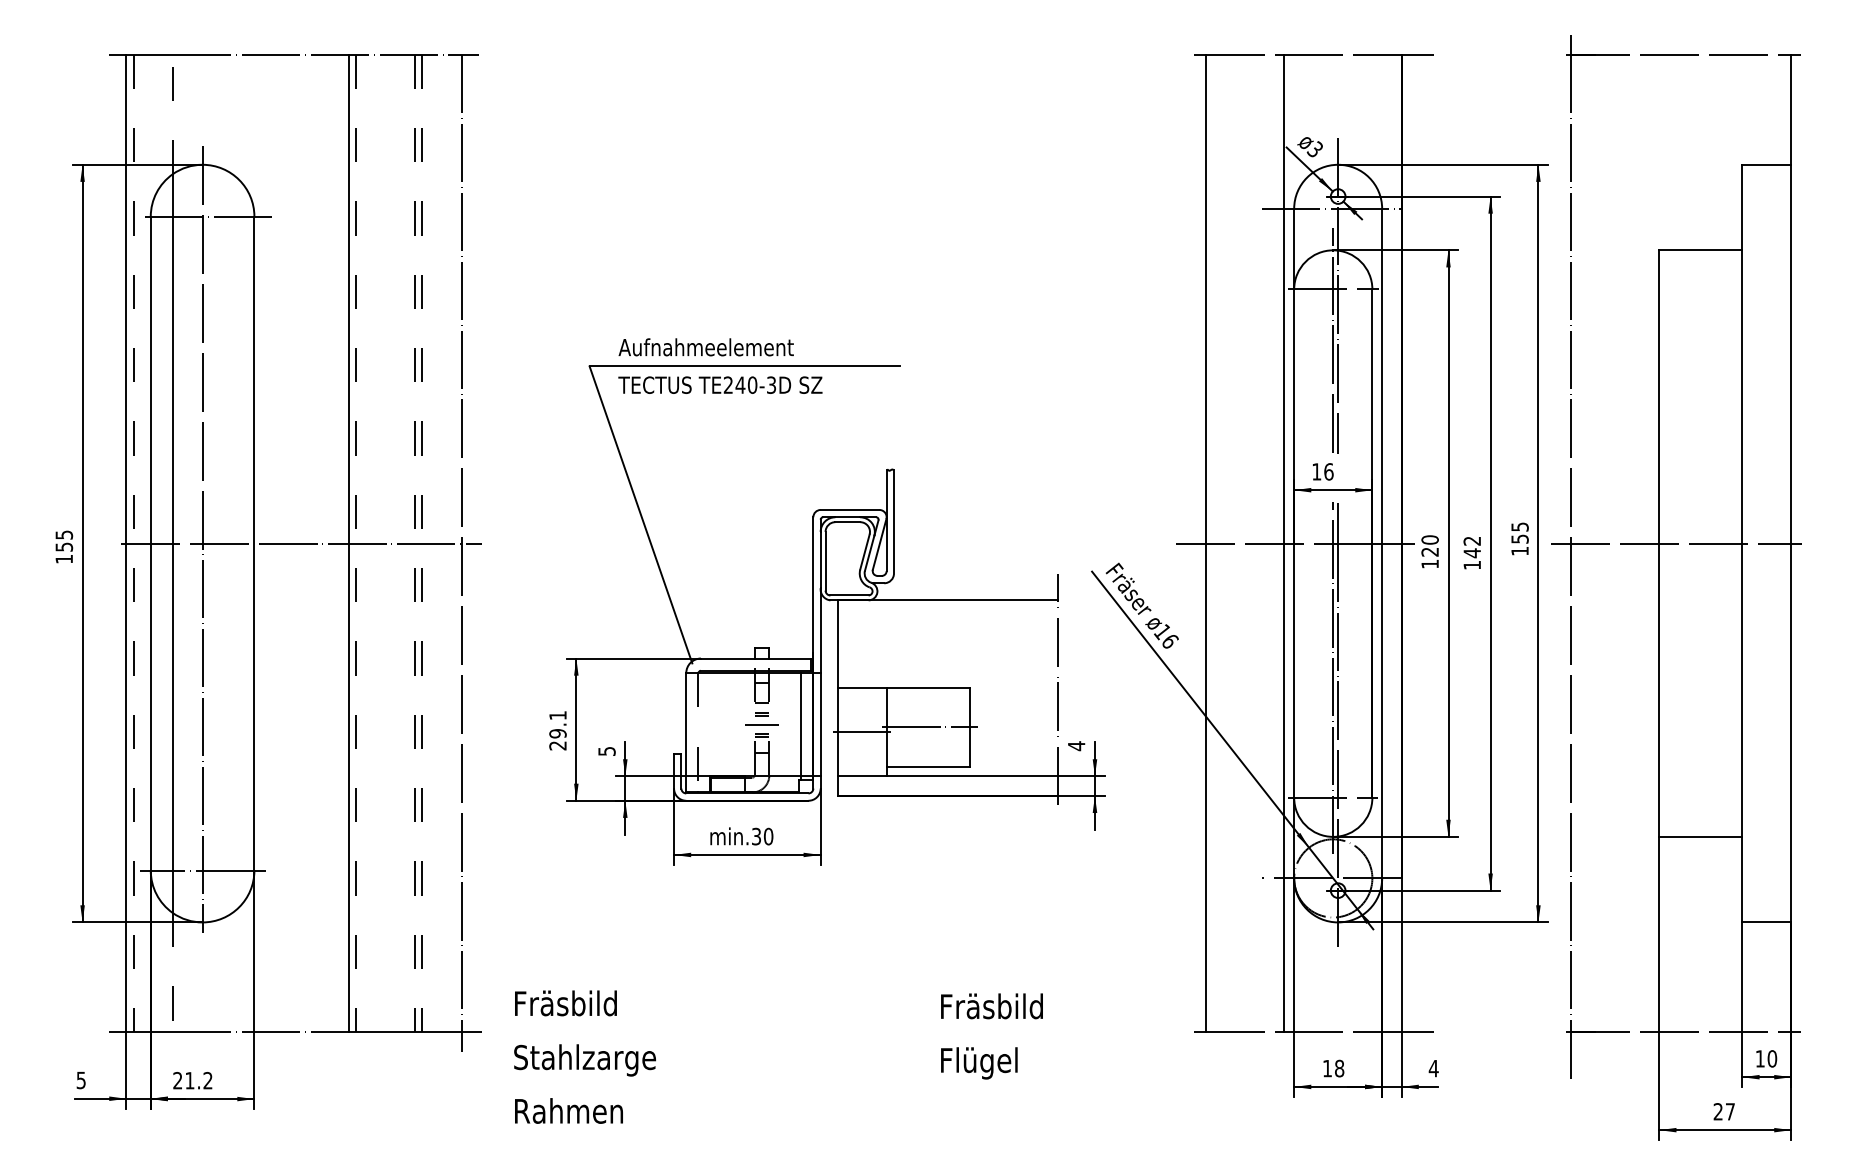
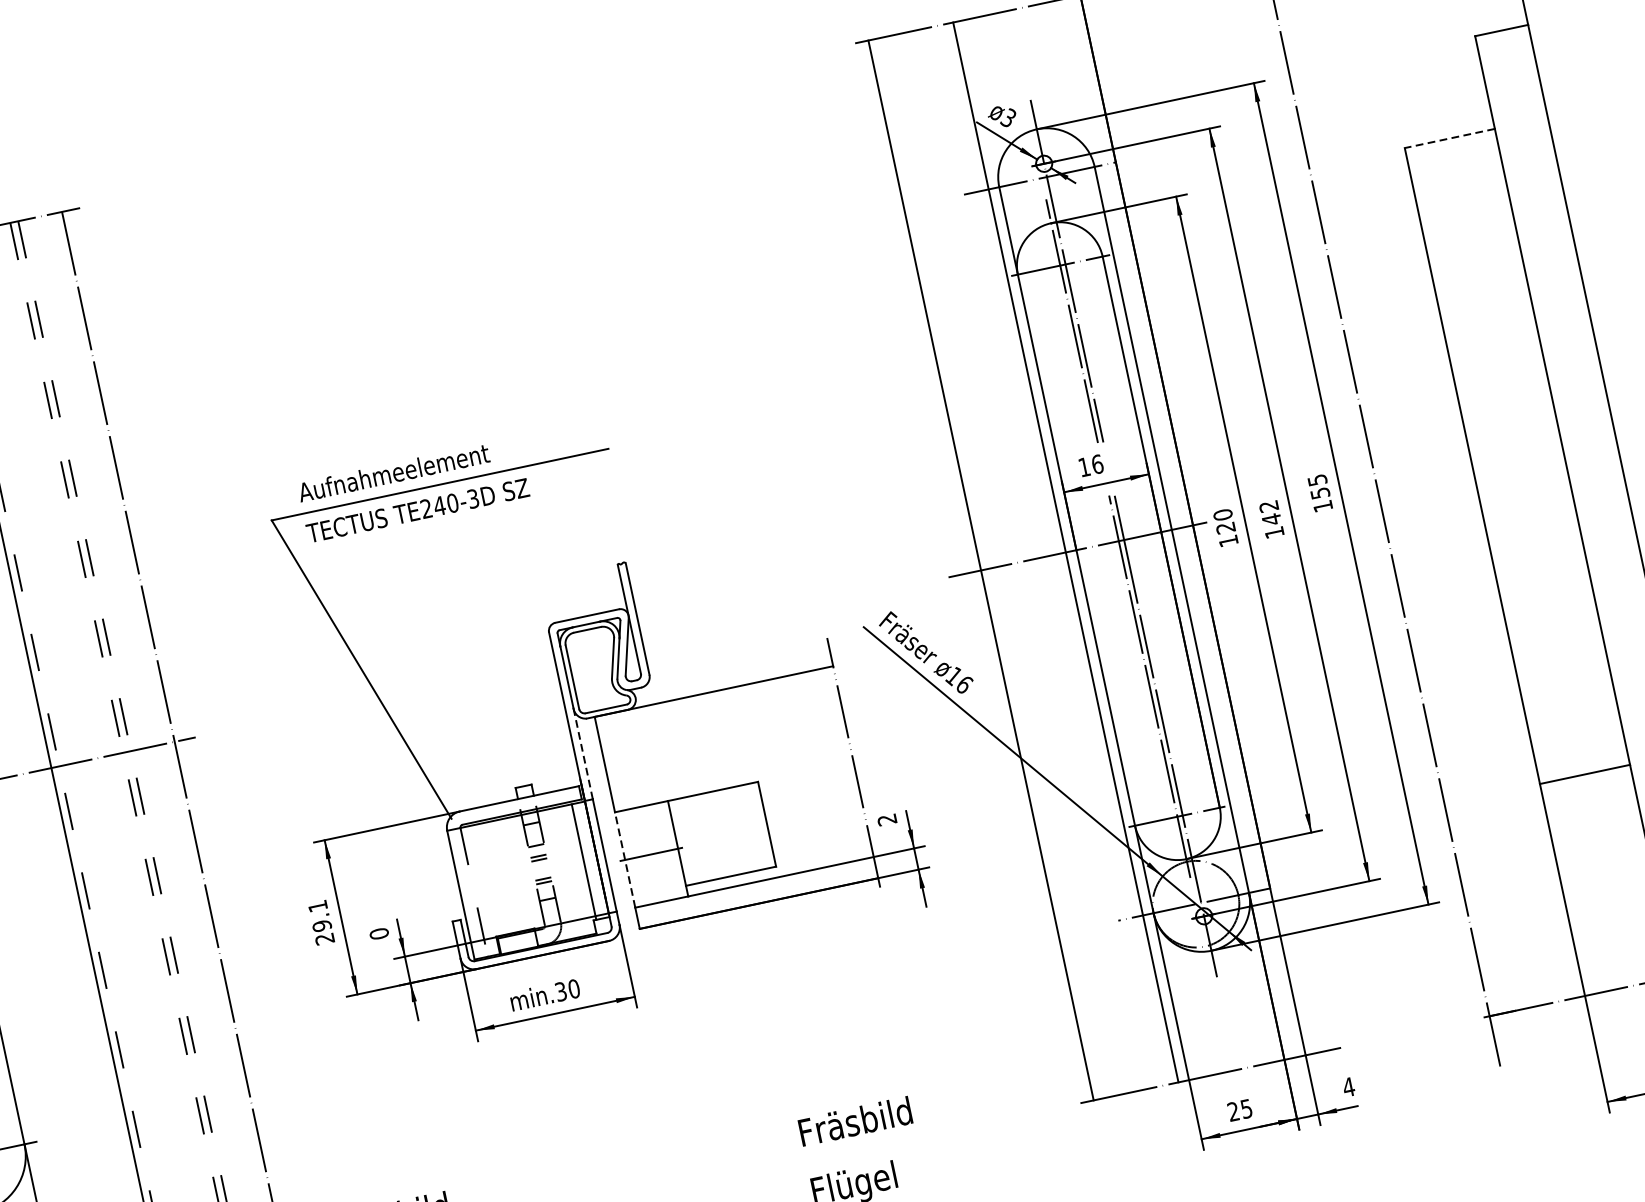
line: (1700, 250) -> (1449, 138), solid -> dashed
line: (1676, 543) -> (1490, 461), removed
line: (820, 629) -> (582, 752), solid -> dashed
line: (761, 725) -> (540, 870), removed
line: (929, 727) -> (723, 833), removed
line: (837, 732) -> (624, 860), solid -> dashed
text: (1076, 746) -> (887, 820), 4 -> 2
text: (606, 751) -> (378, 934), 5 -> 0
text: (1333, 1068) -> (1240, 1110), 18 -> 25

